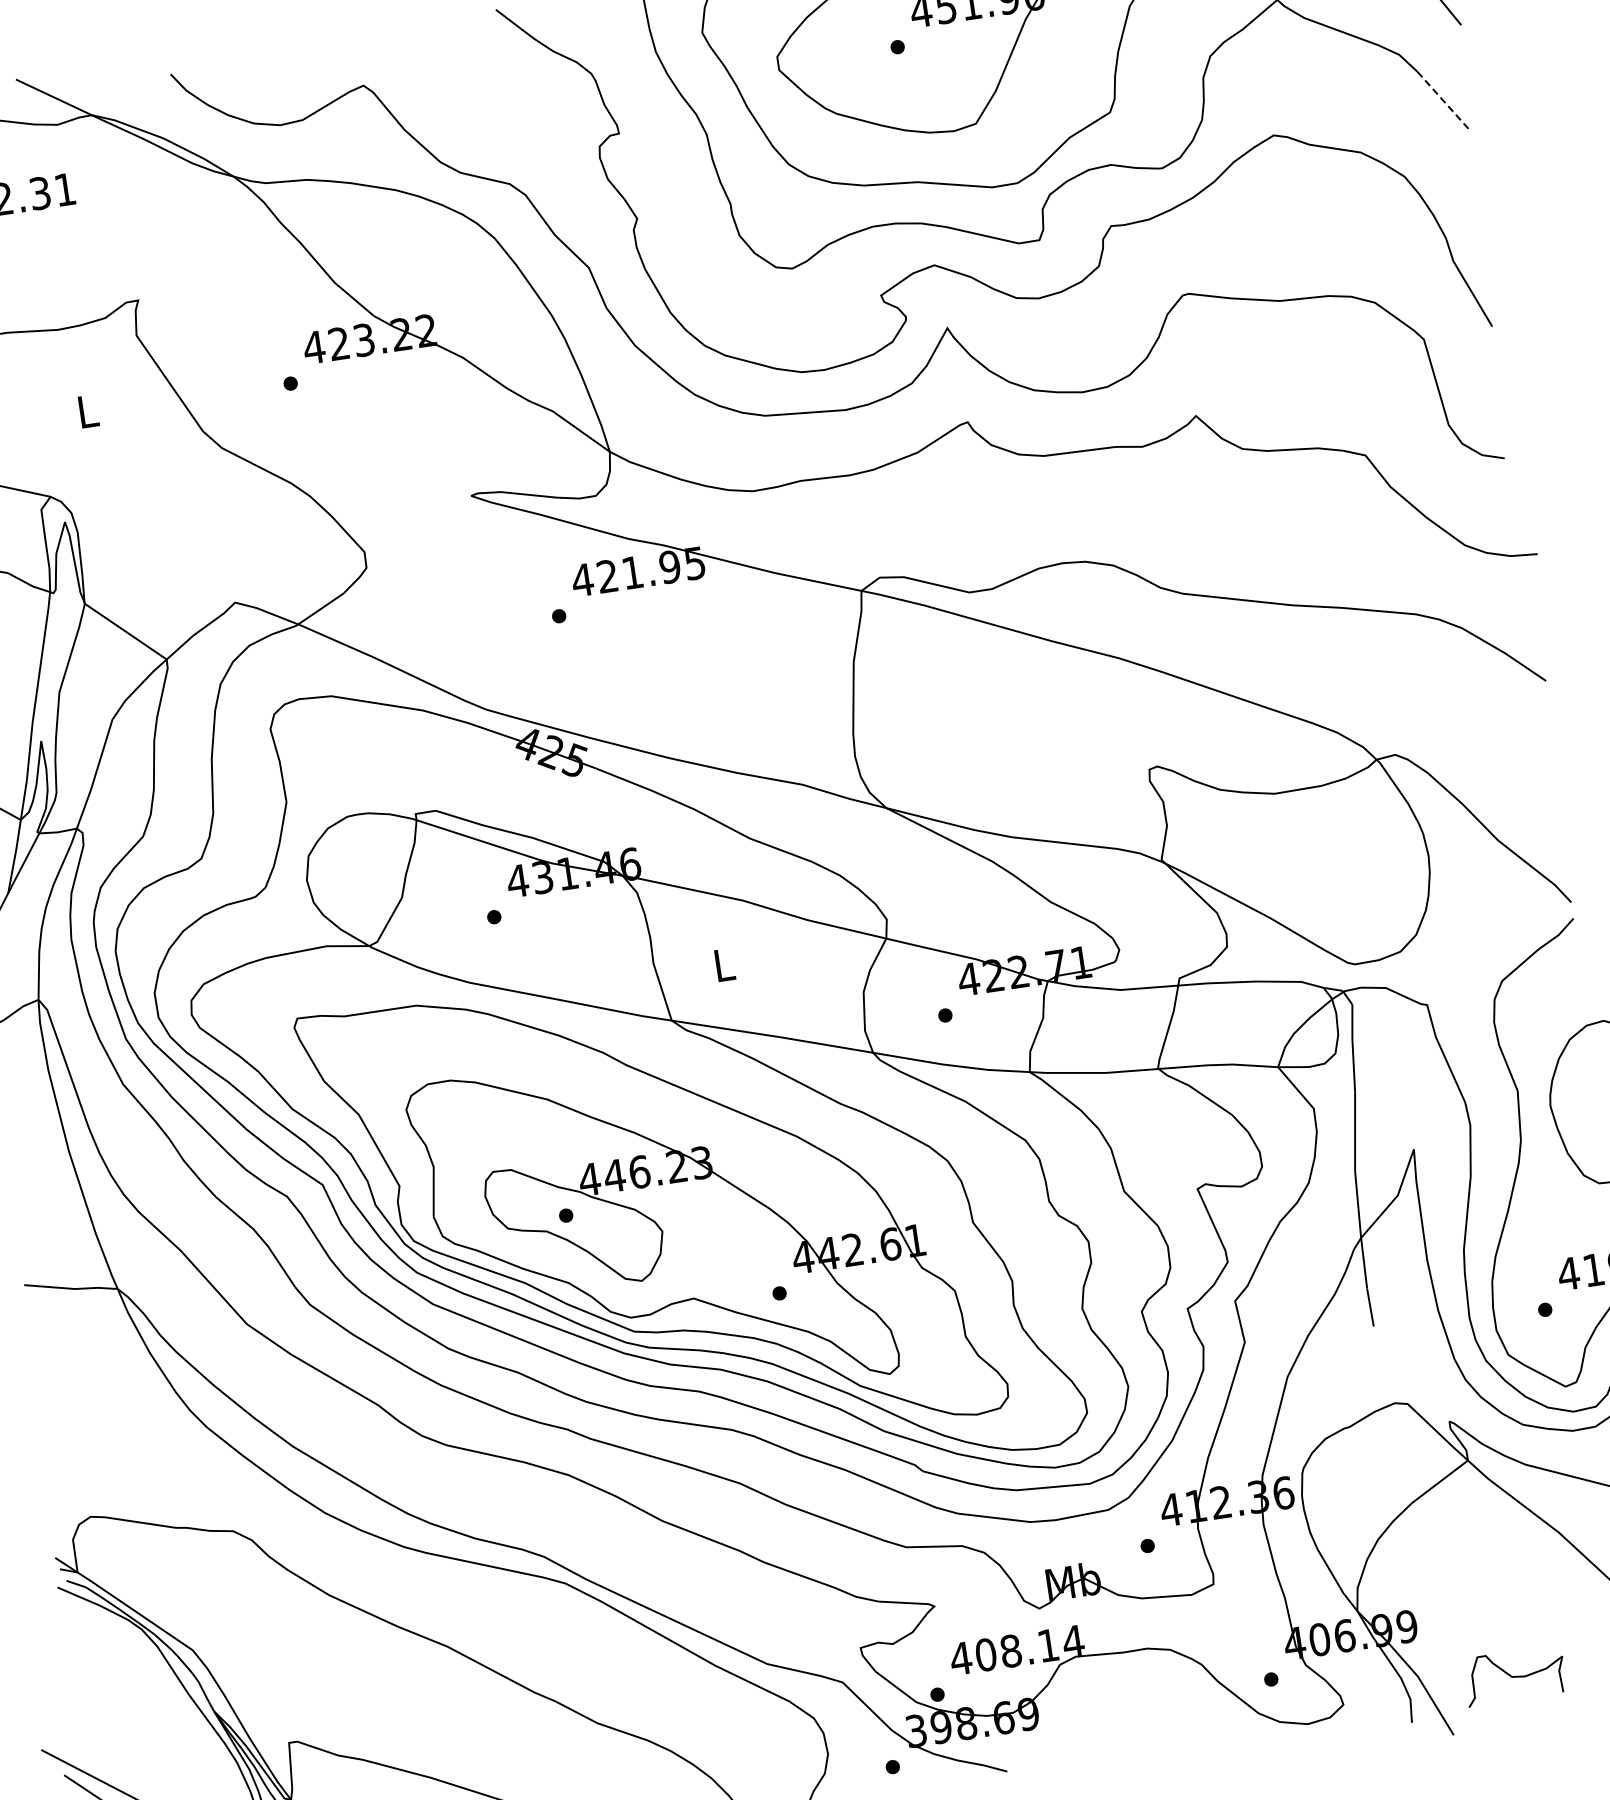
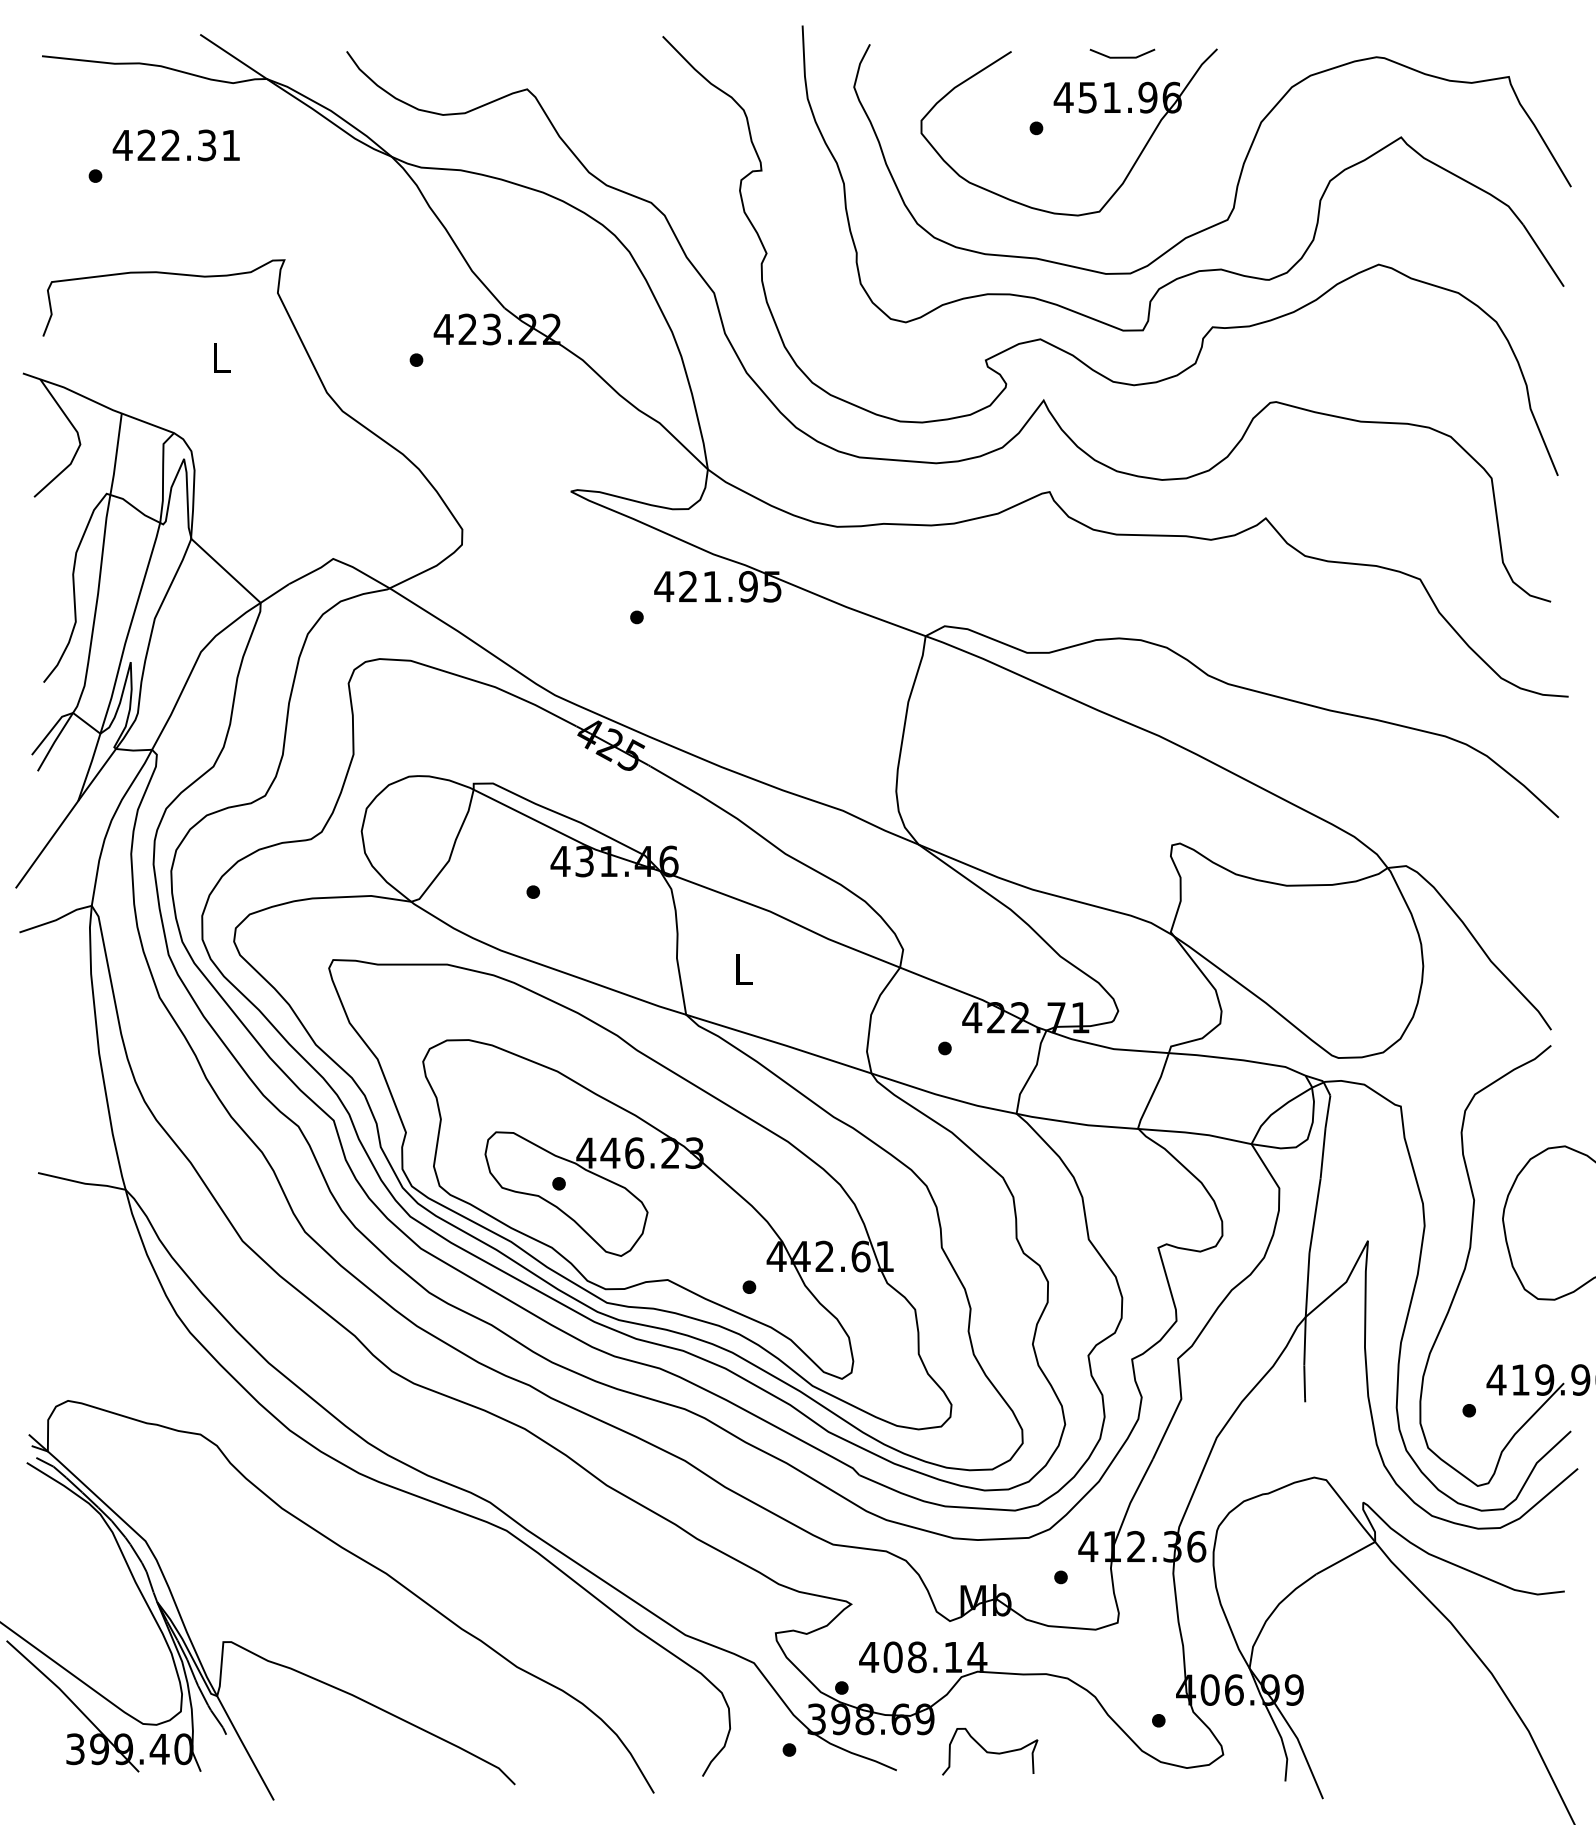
line: (1443, 101) -> (1543, 256), dashed -> solid
curve: (1515, 1675) -> (990, 1751), moved

